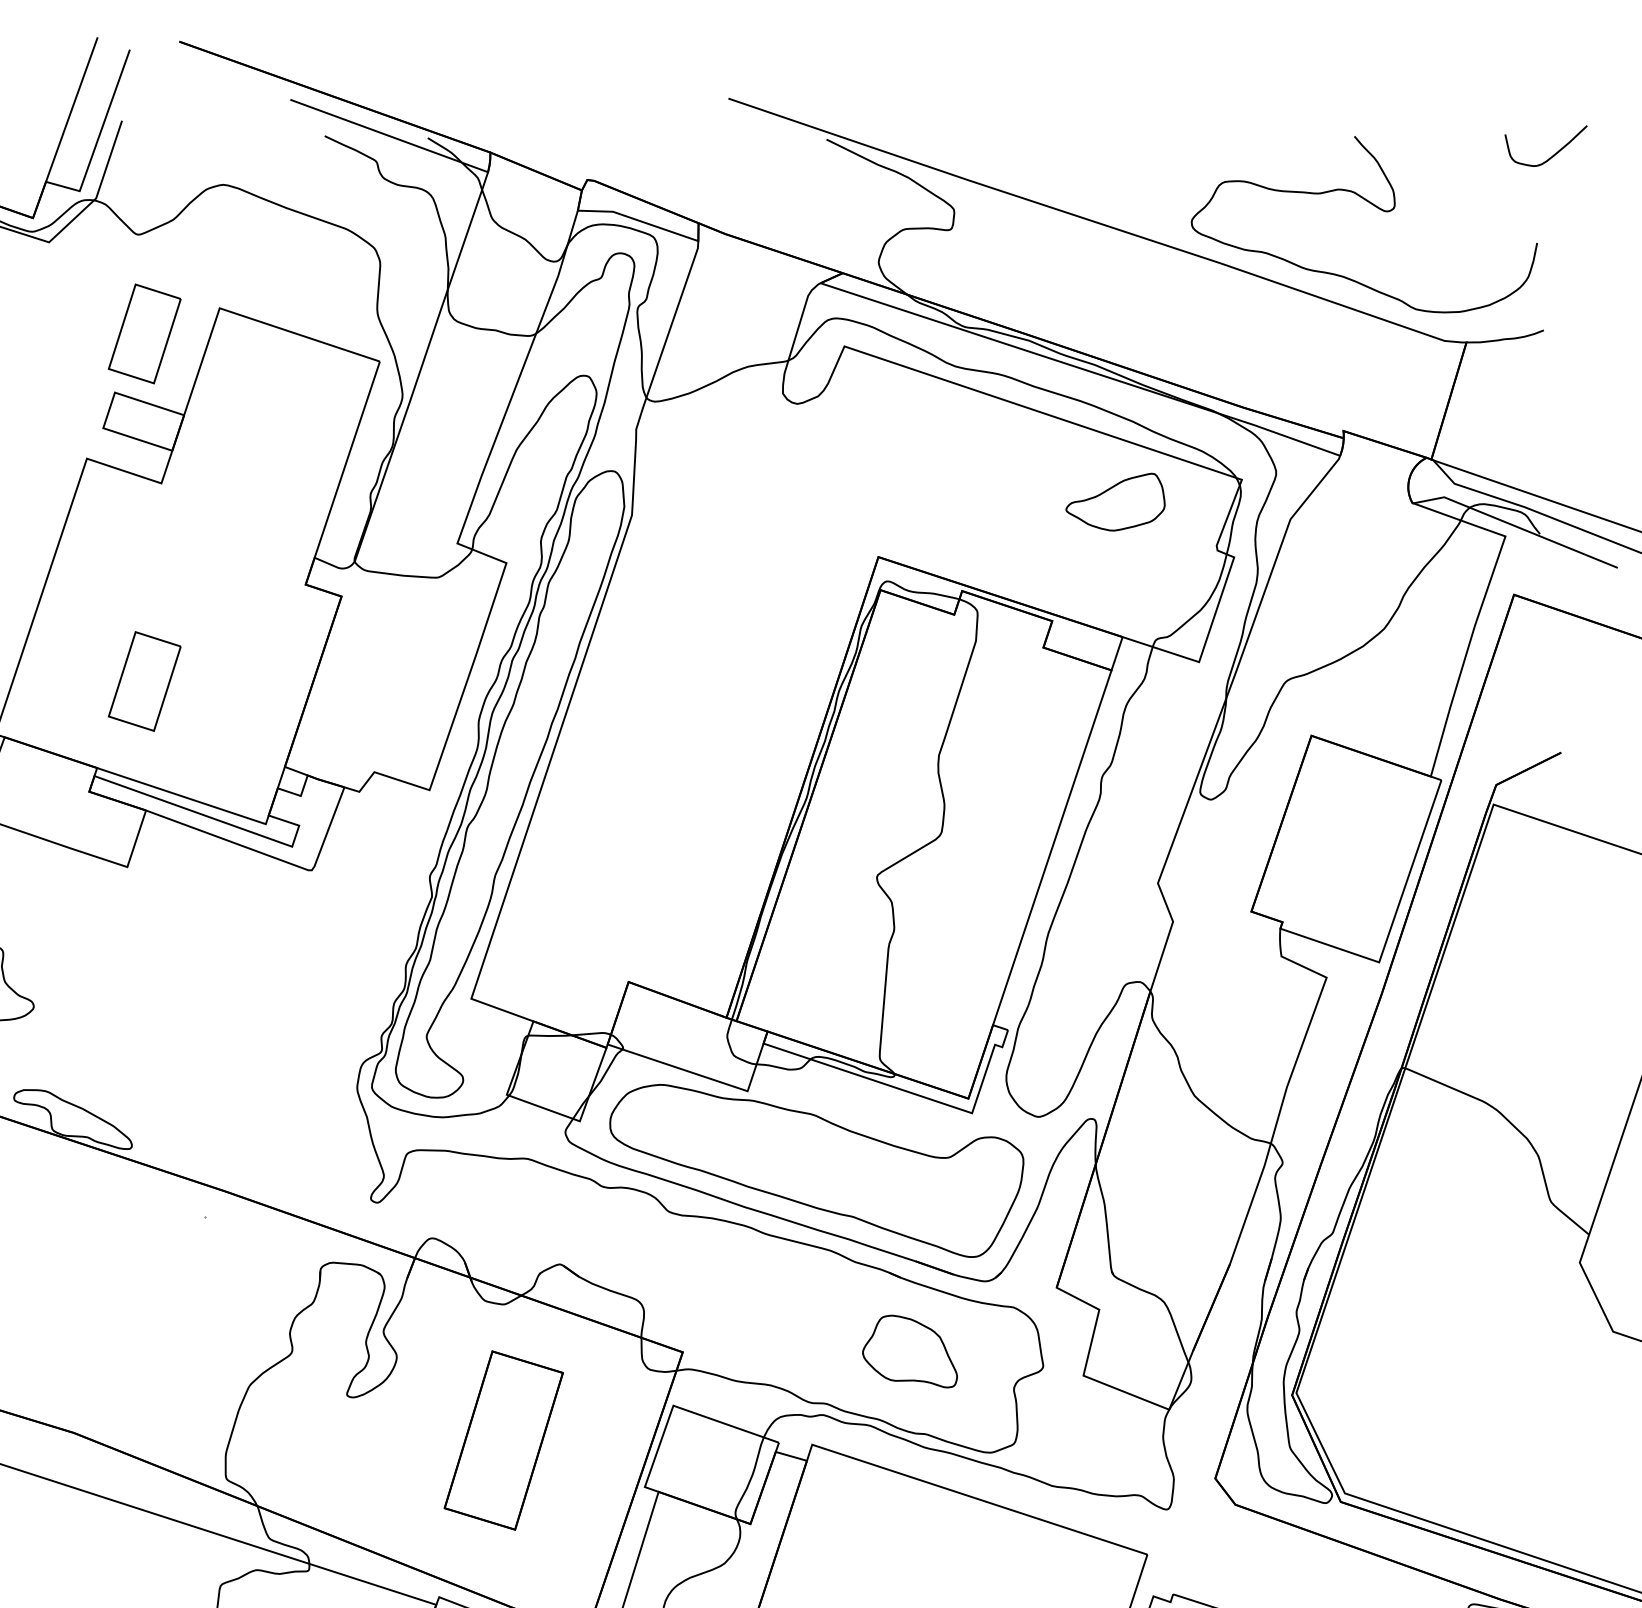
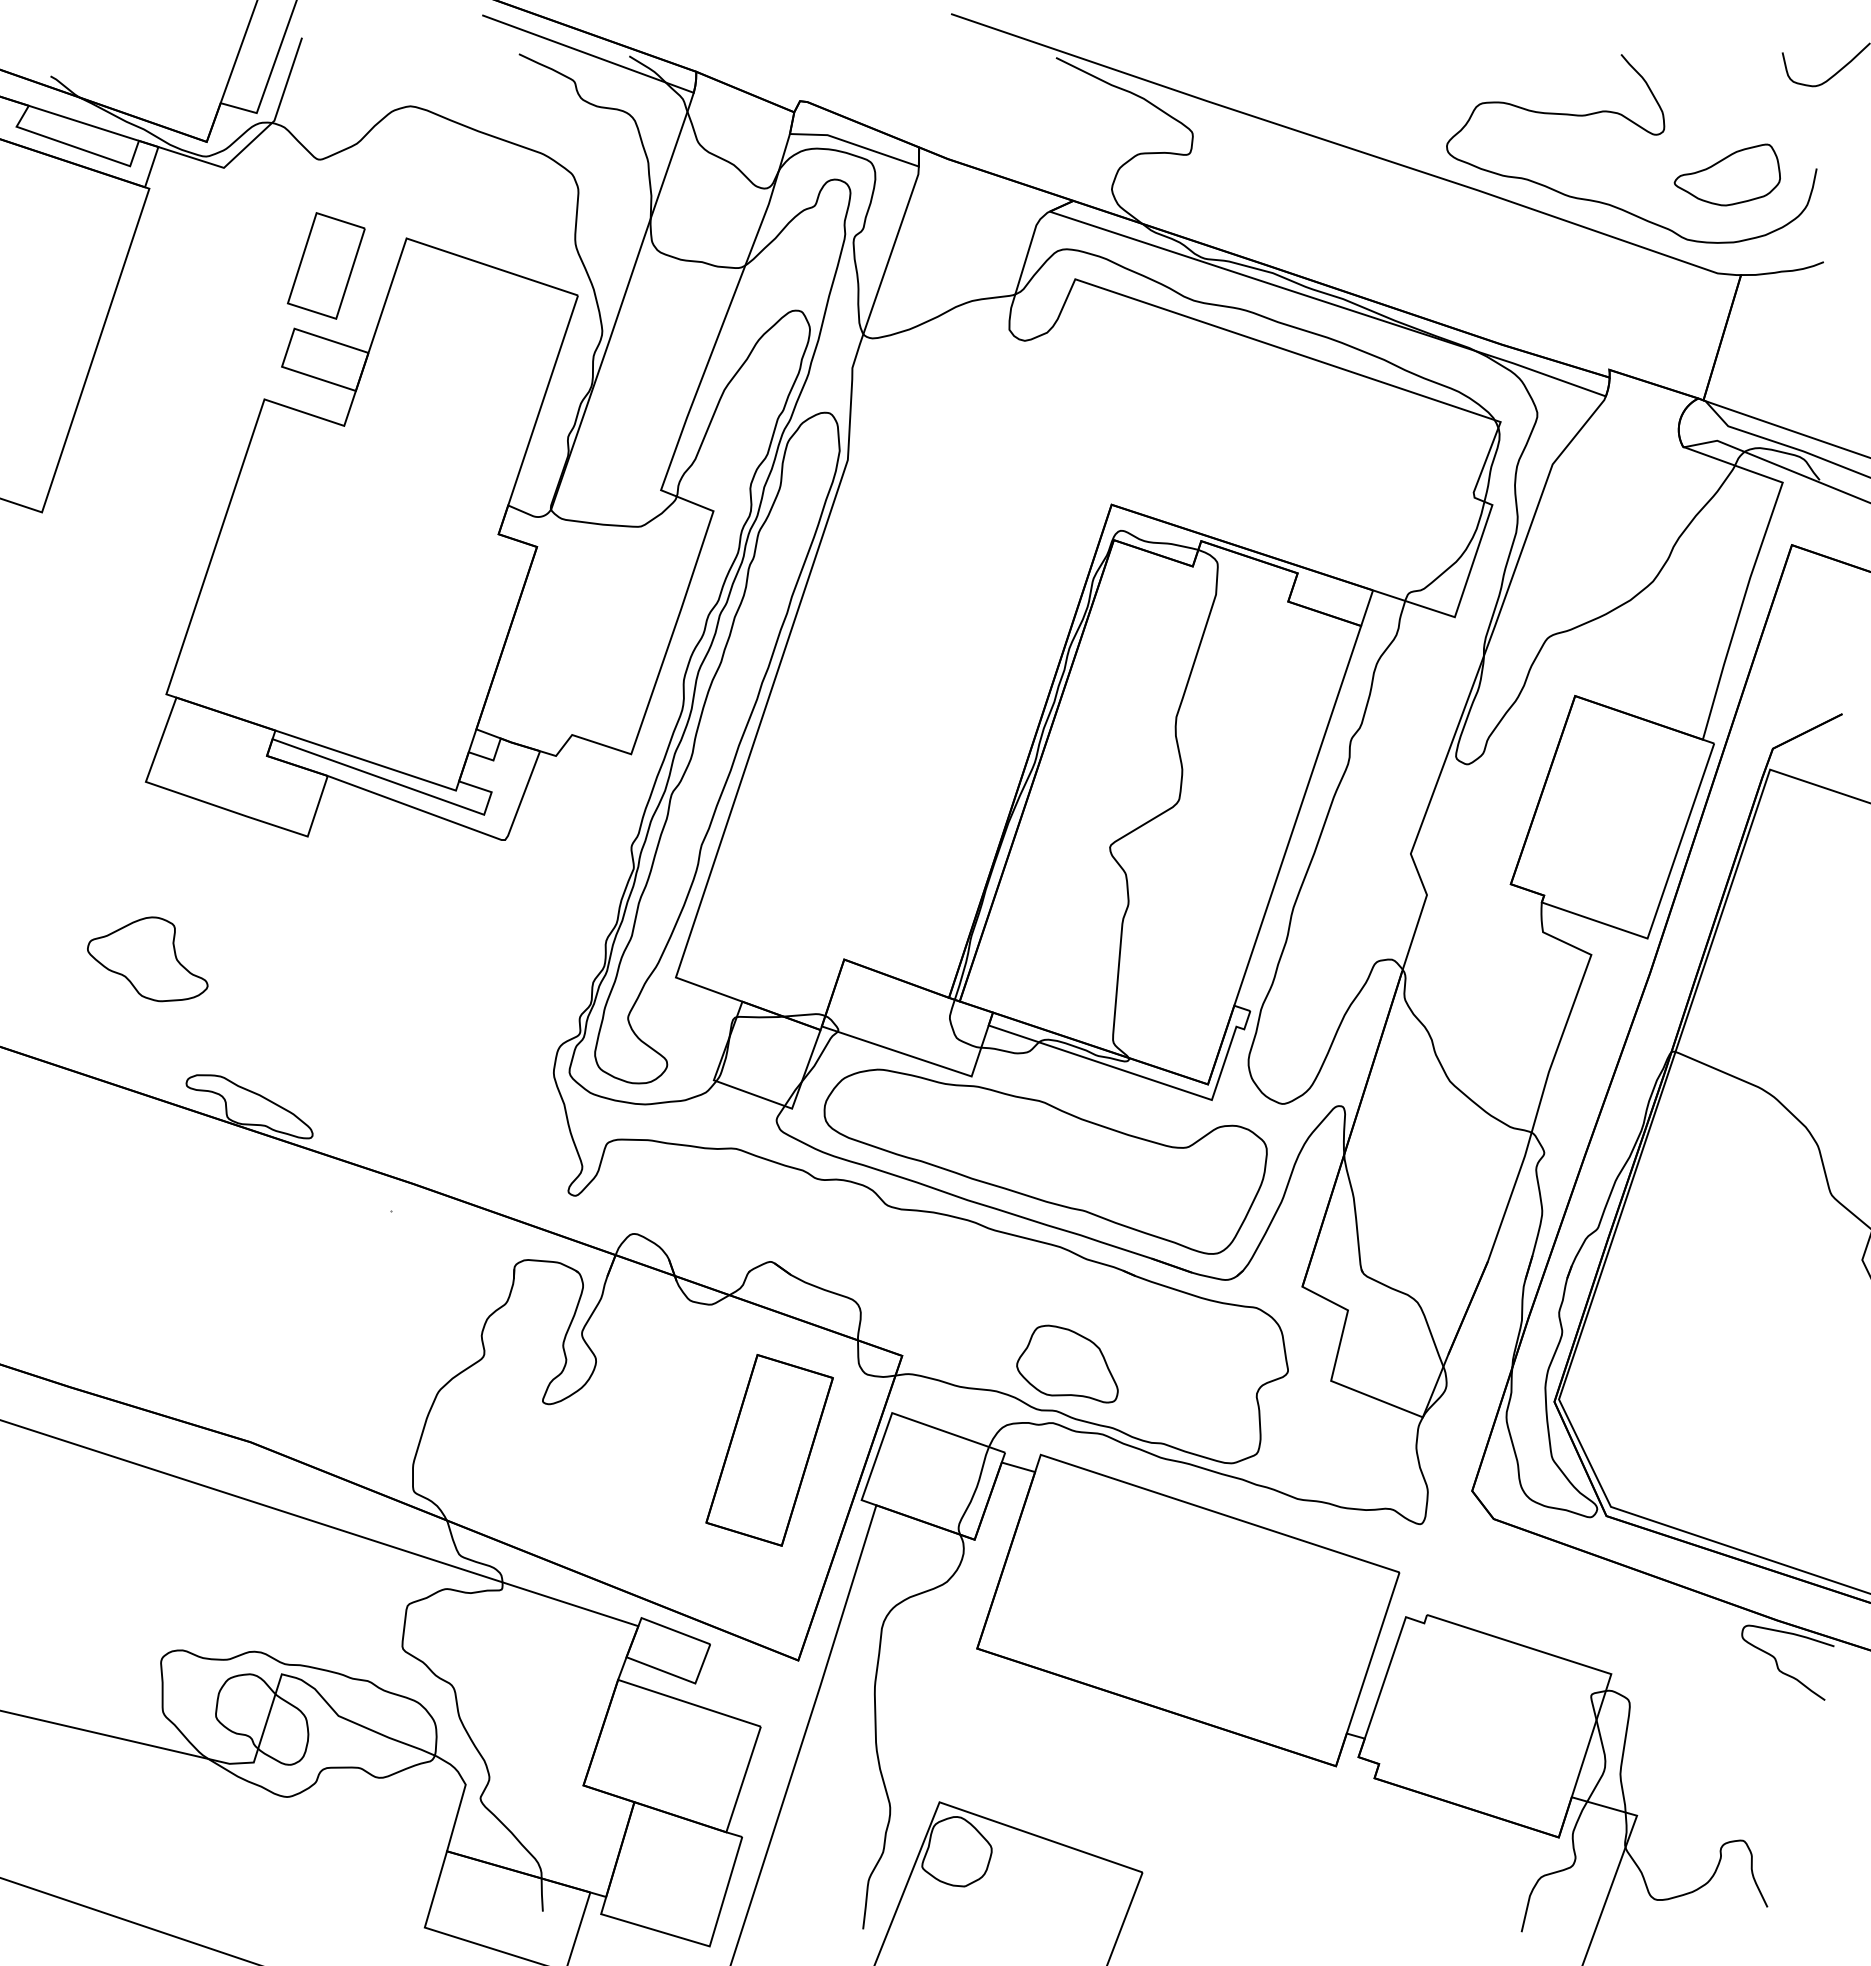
part: (1114, 501) -> (1726, 174), moved
part: (144, 681) -> (326, 637), removed
part: (910, 1350) -> (1067, 1363), moved
part: (503, 1440) -> (769, 1450), moved

